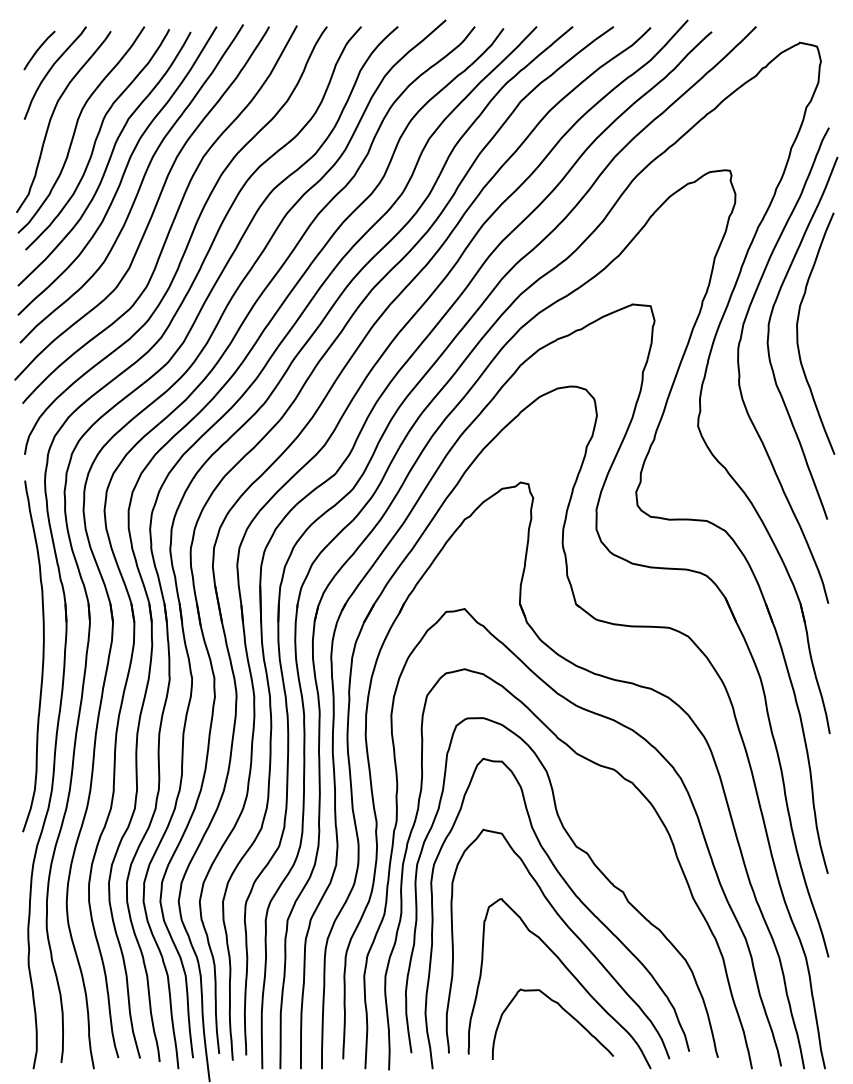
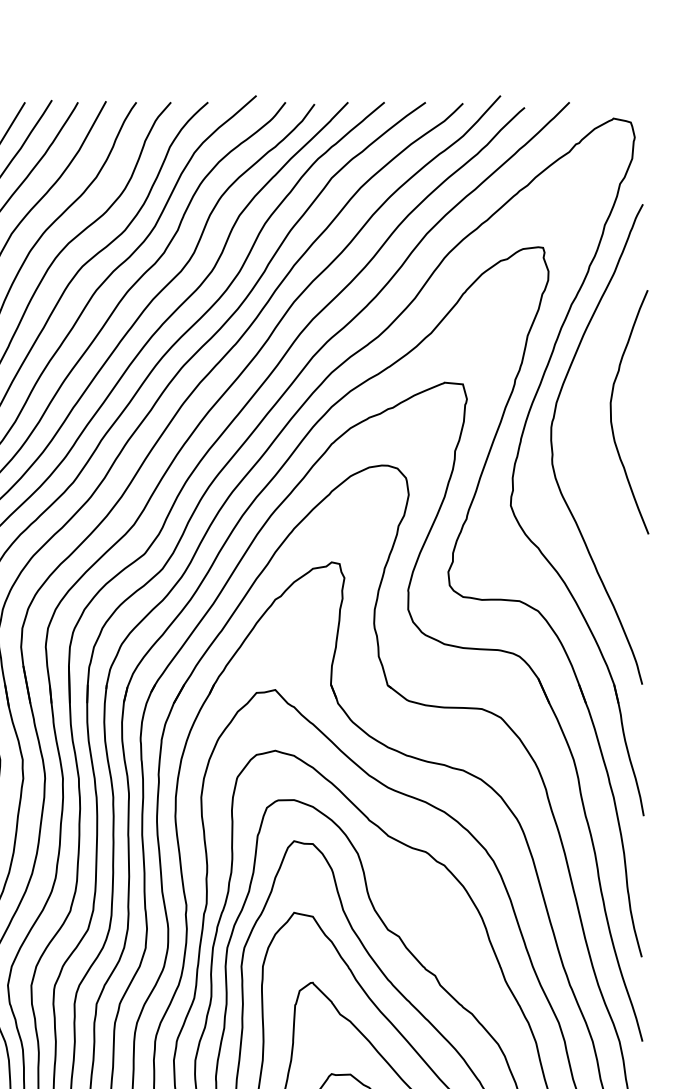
curve: (769, 336) -> (582, 415), removed

